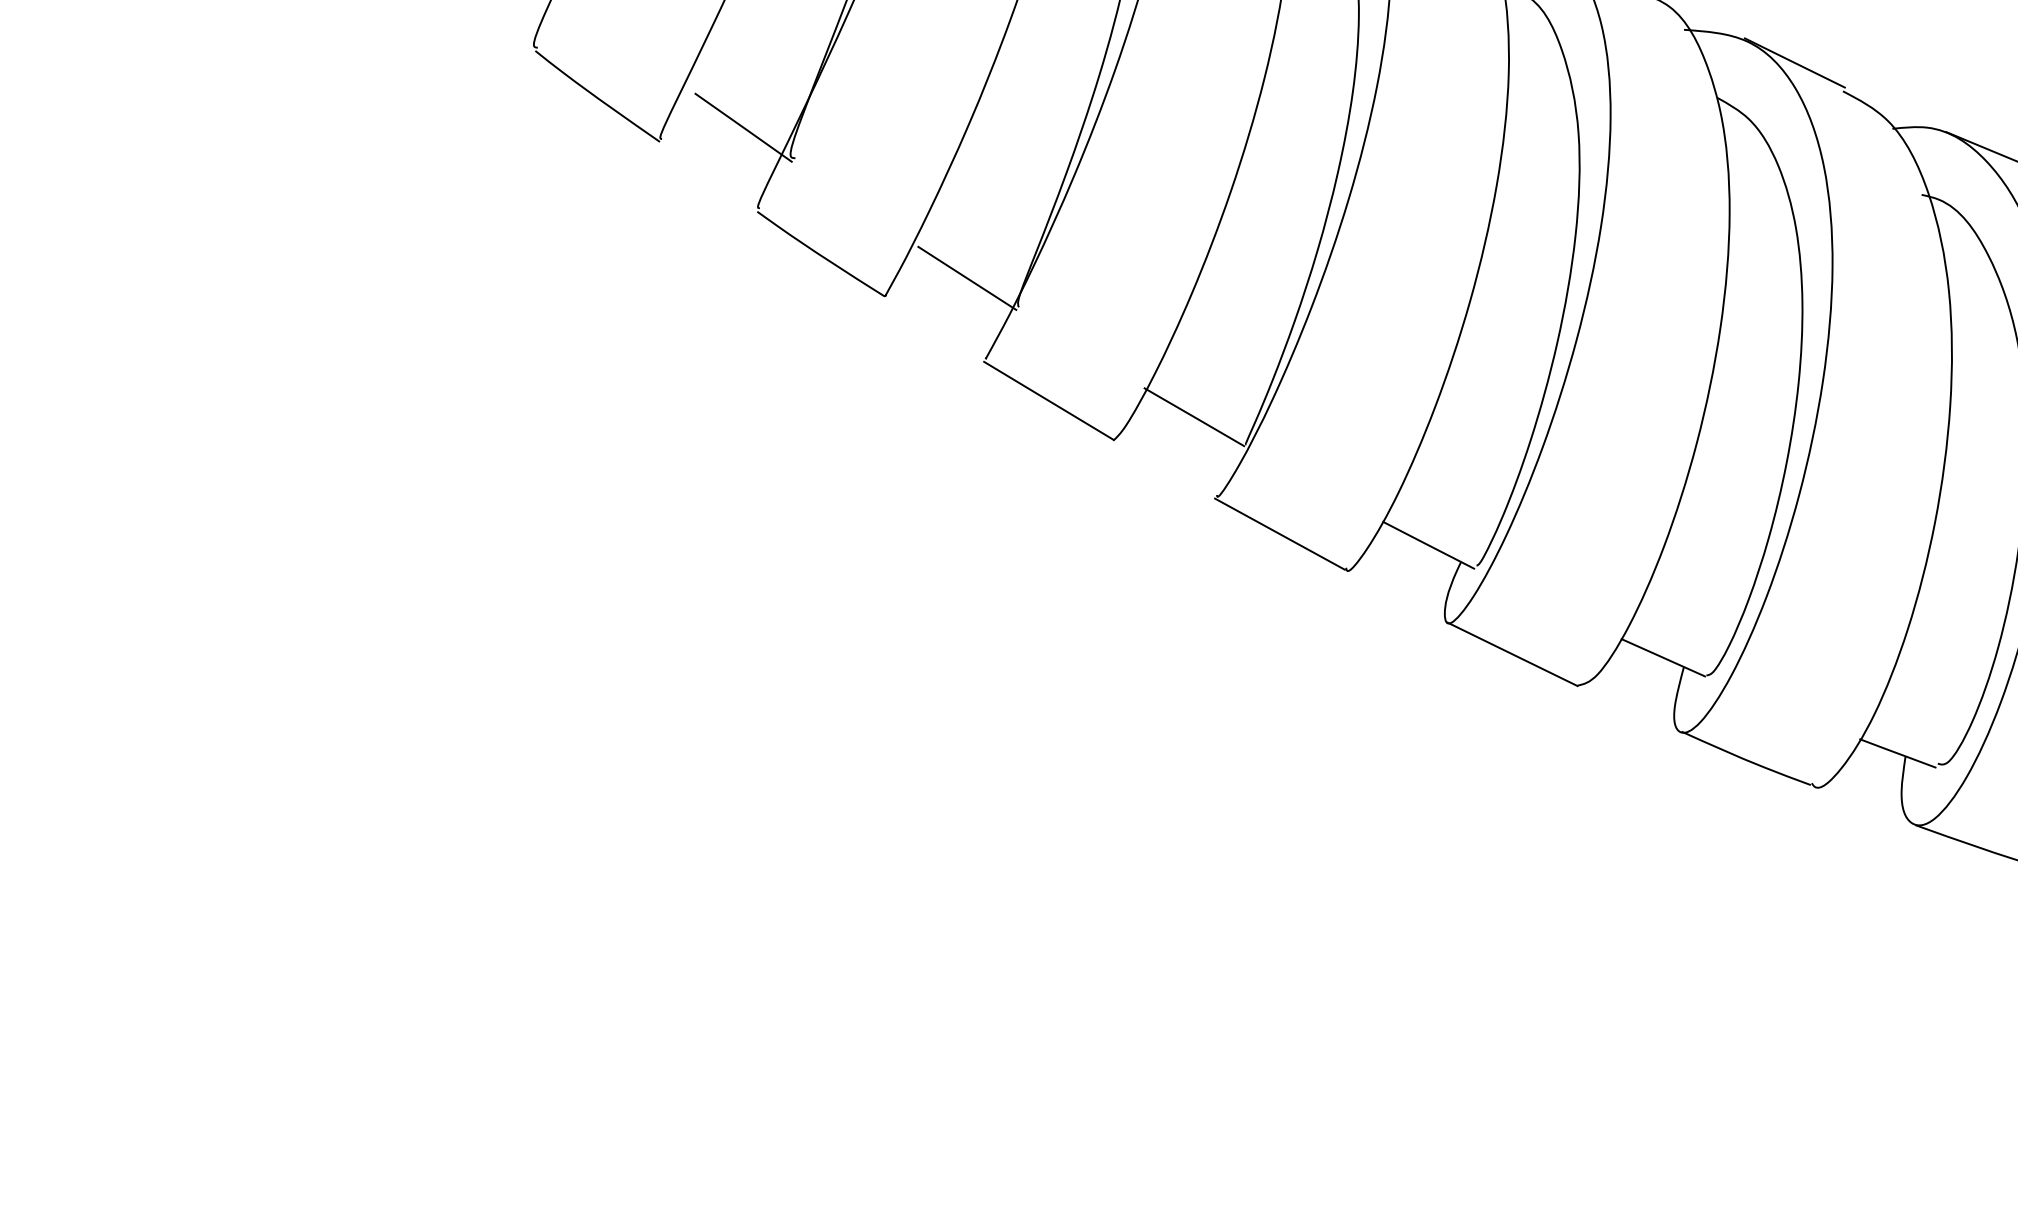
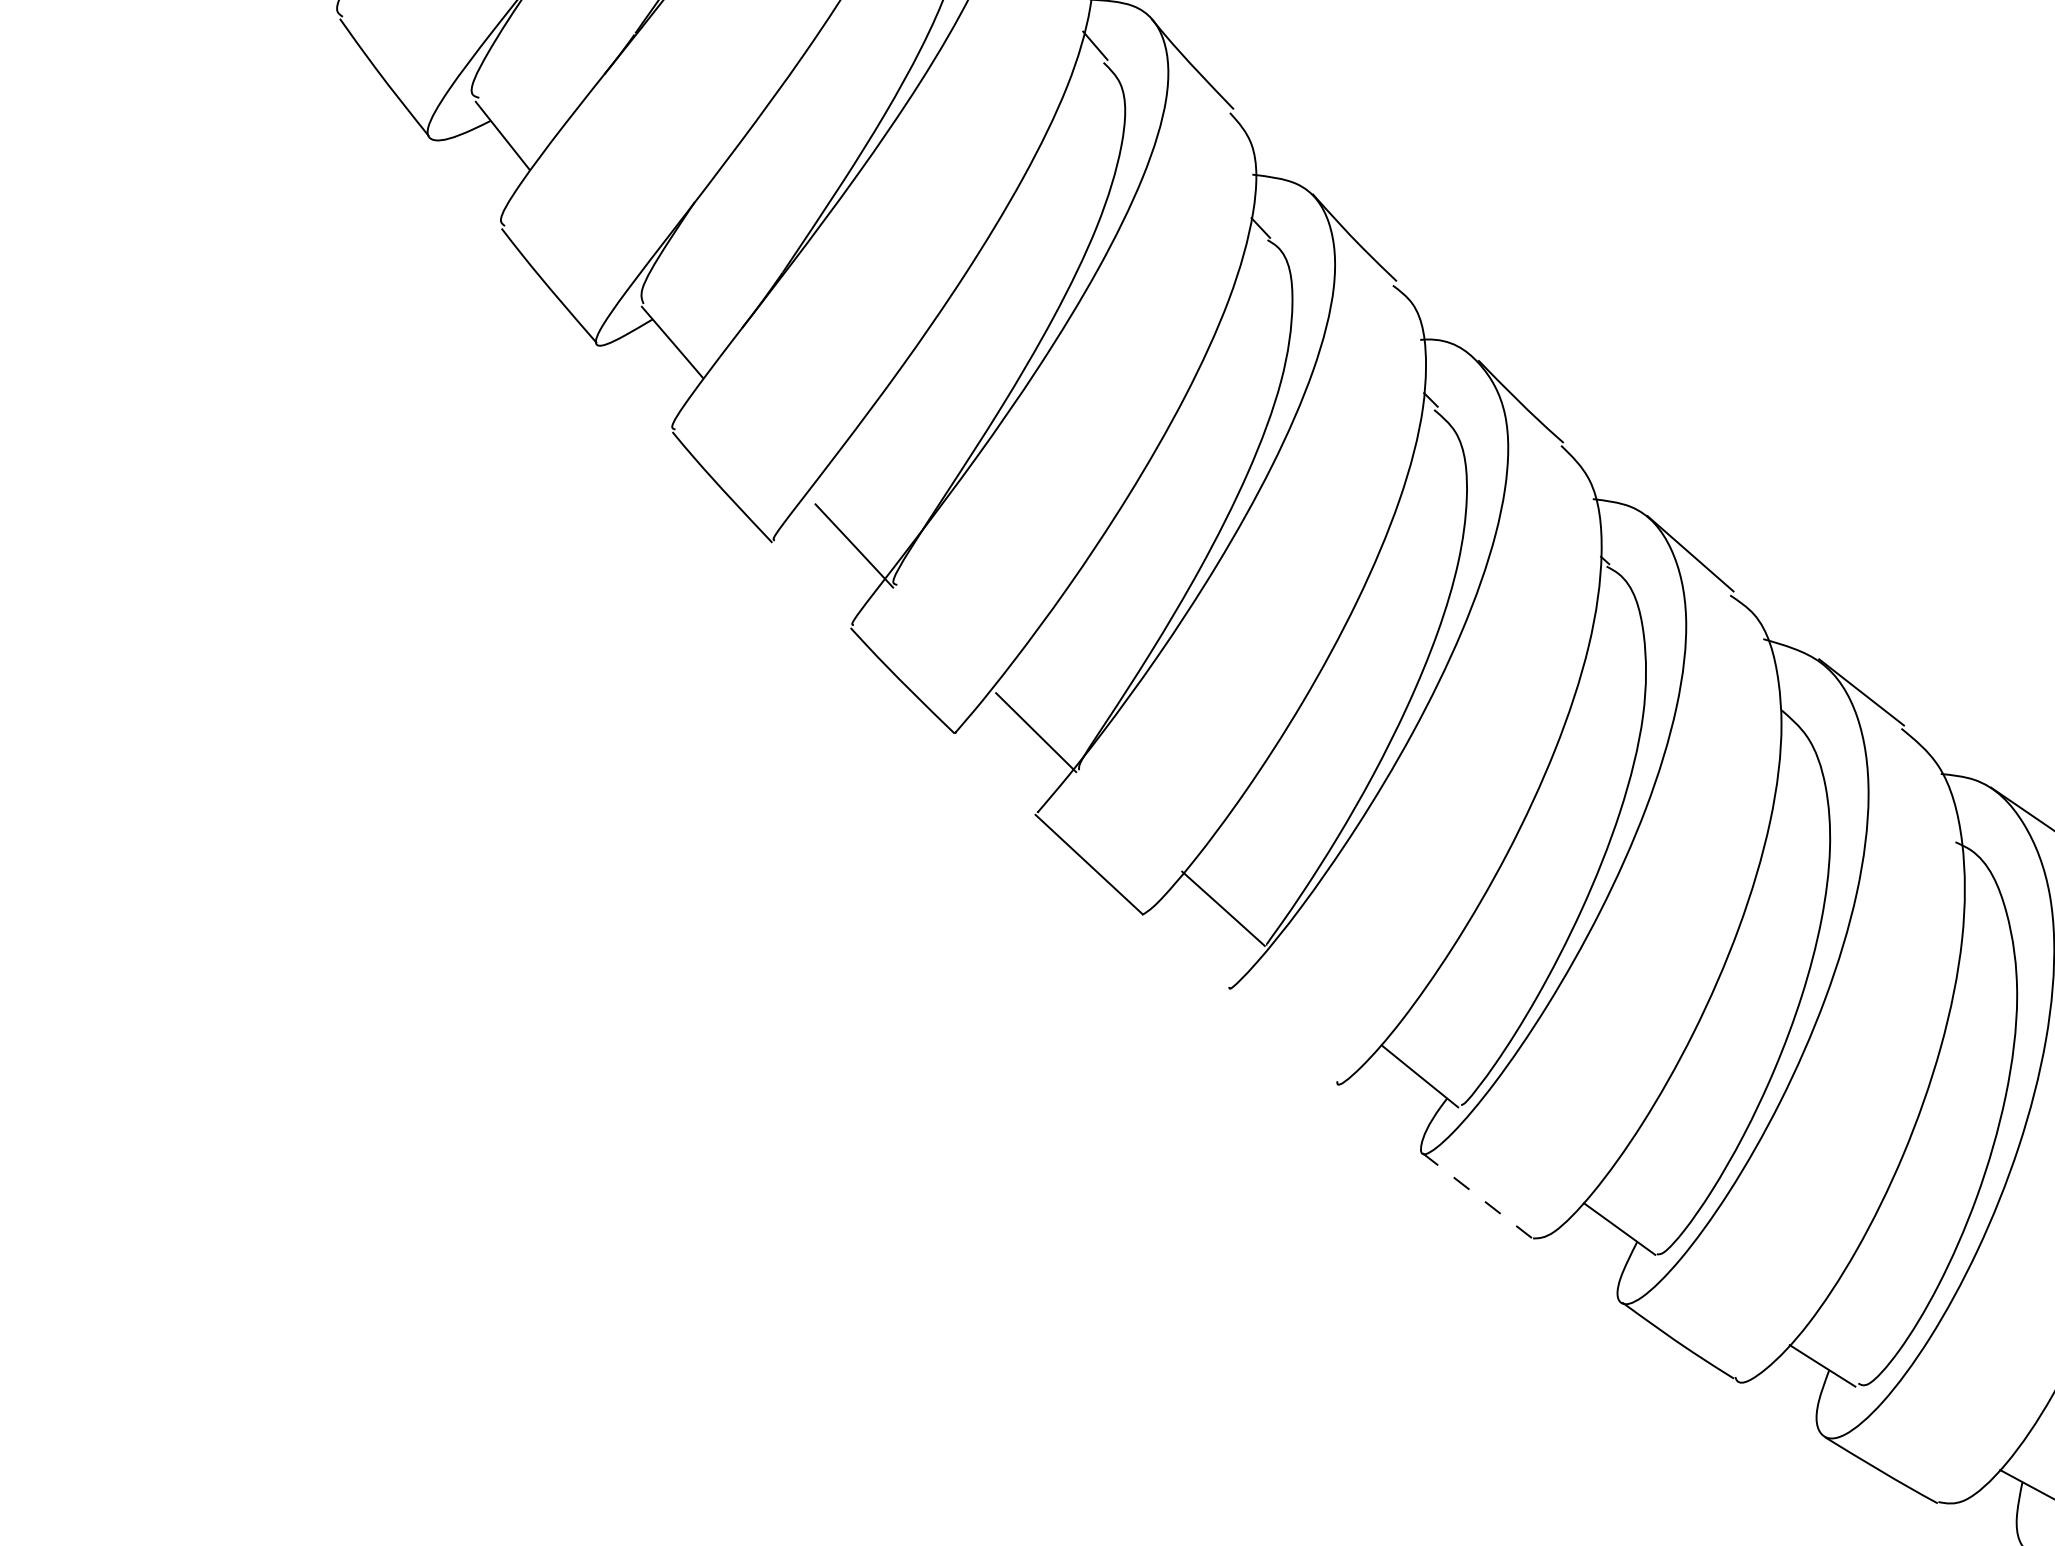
line: (1278, 533) -> (1280, 1035), removed
line: (1512, 654) -> (1477, 1196), solid -> dashed

